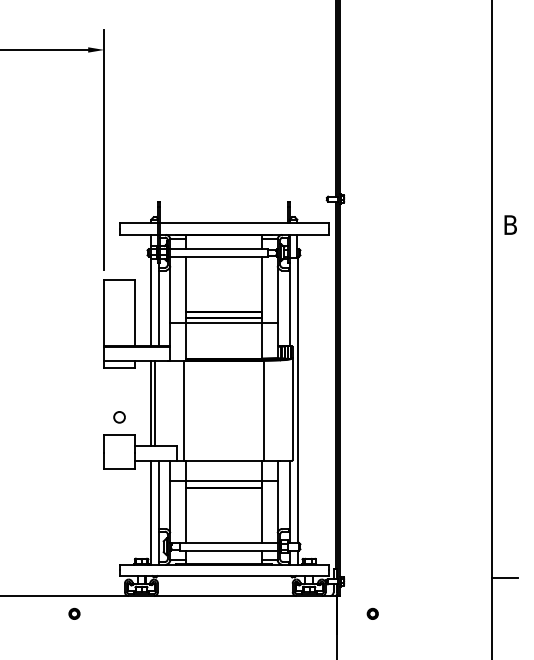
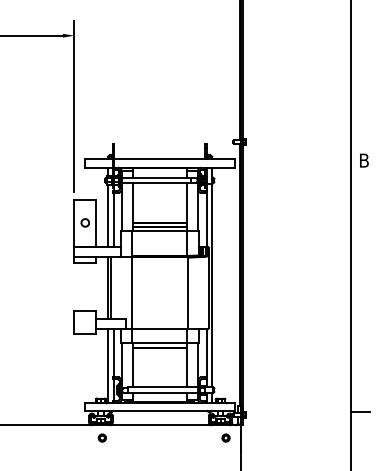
circle: (119, 417) -> (85, 223), moved
part: (74, 613) -> (102, 437), moved
part: (372, 613) -> (225, 437), moved

